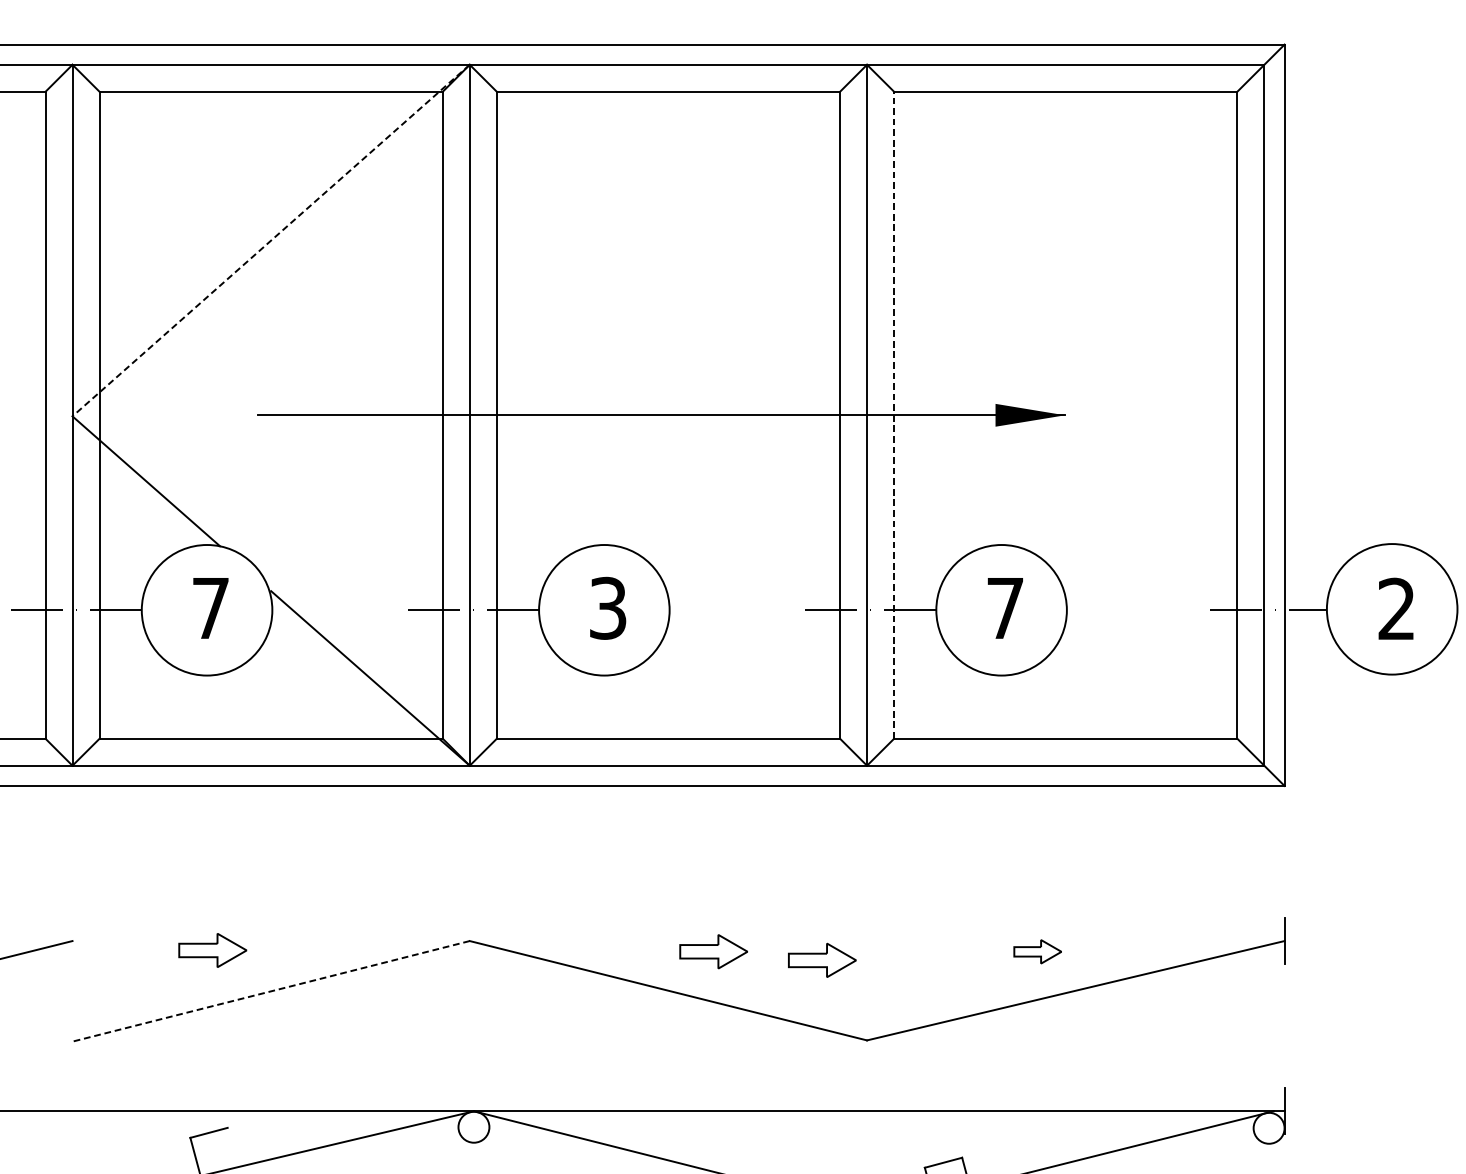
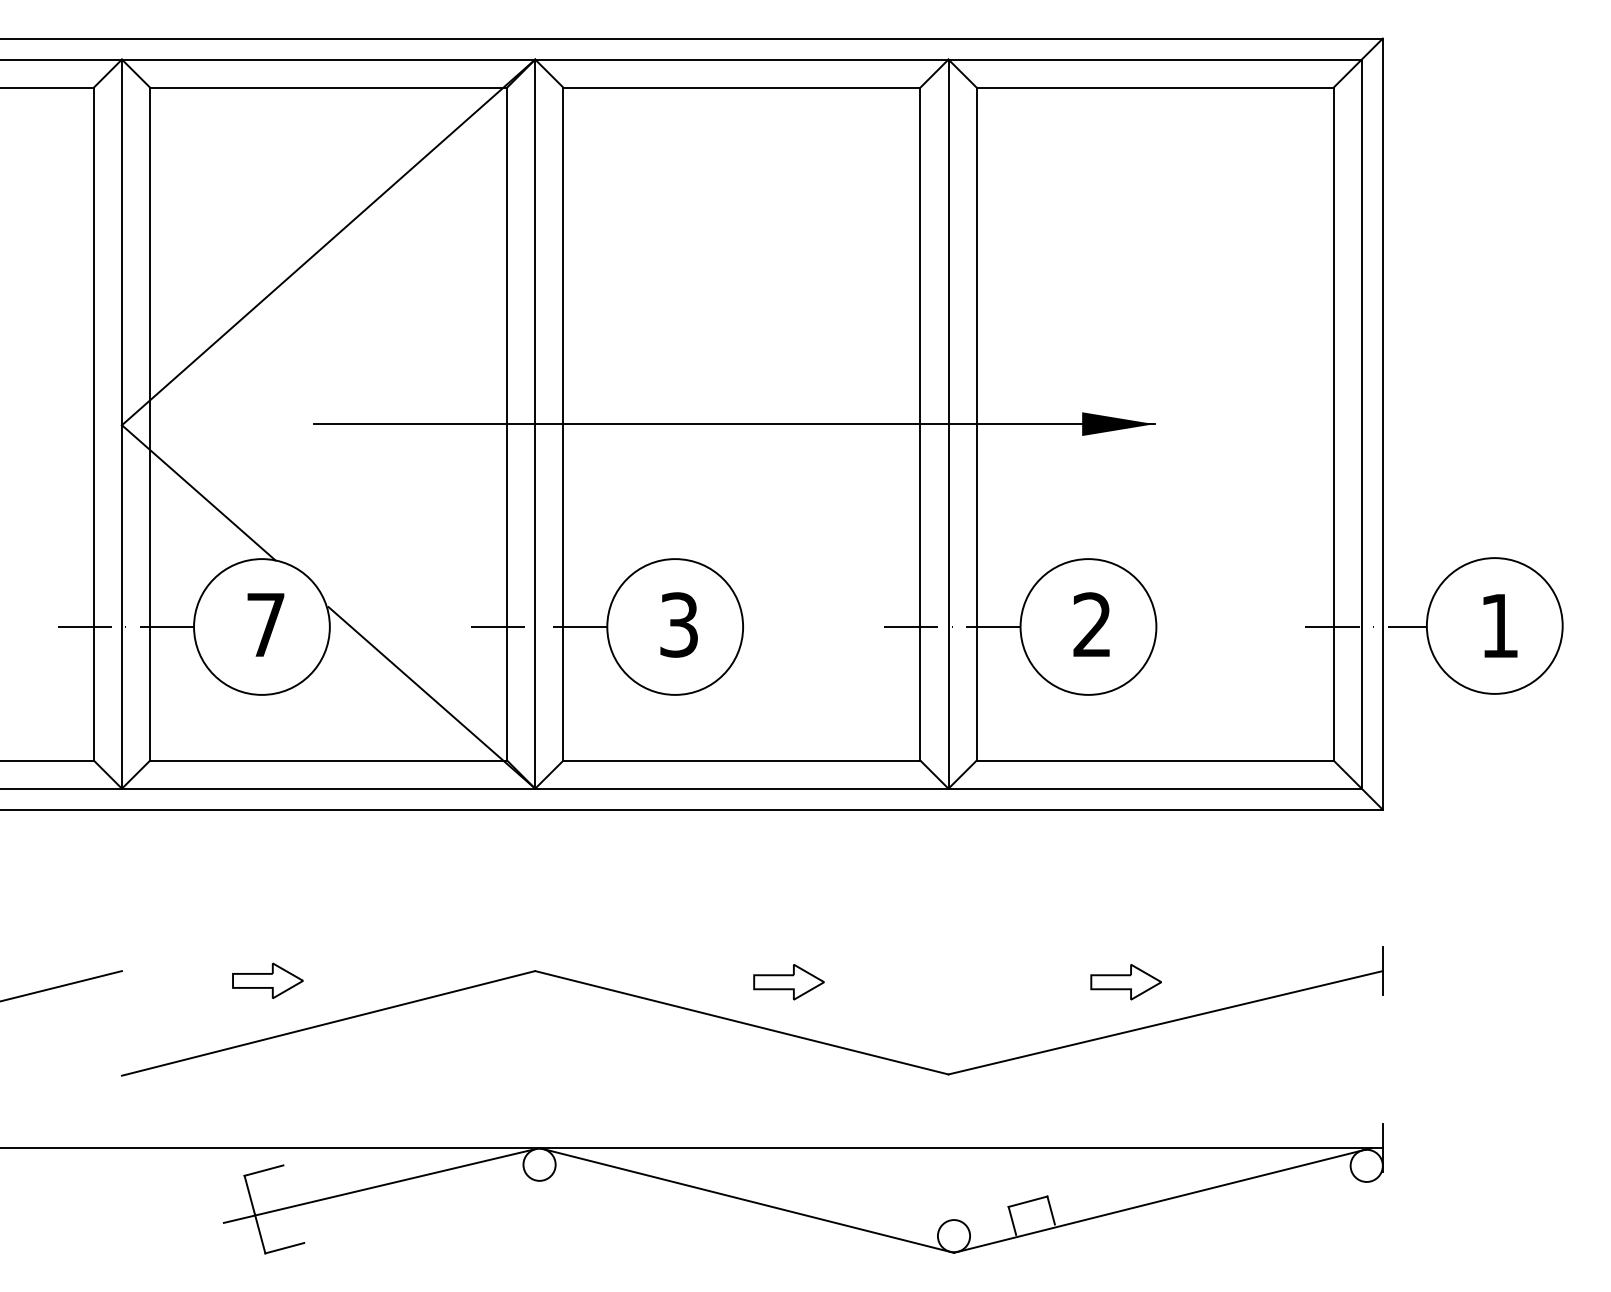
line: (271, 240) -> (328, 242), dashed -> solid
line: (893, 415) -> (976, 424), dashed -> solid
text: (1004, 607) -> (1091, 624), 7 -> 2
text: (1395, 608) -> (1498, 625), 2 -> 1
part: (1037, 952) -> (1125, 982), size x1.43
part: (821, 960) -> (901, 991), removed
line: (271, 991) -> (328, 1023), dashed -> solid

